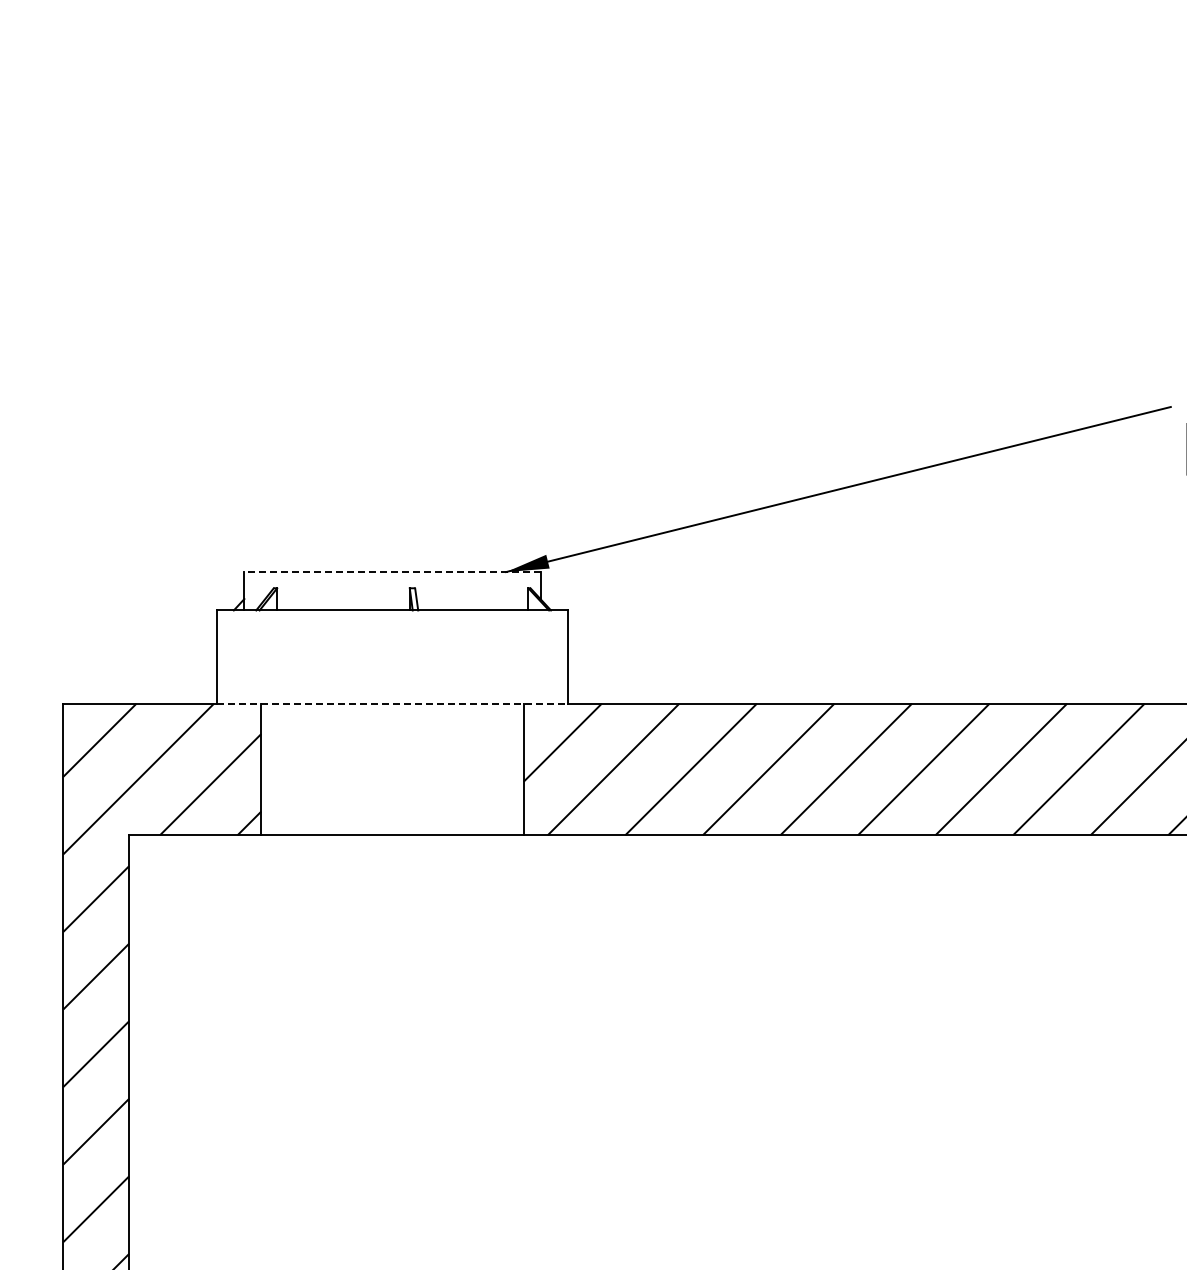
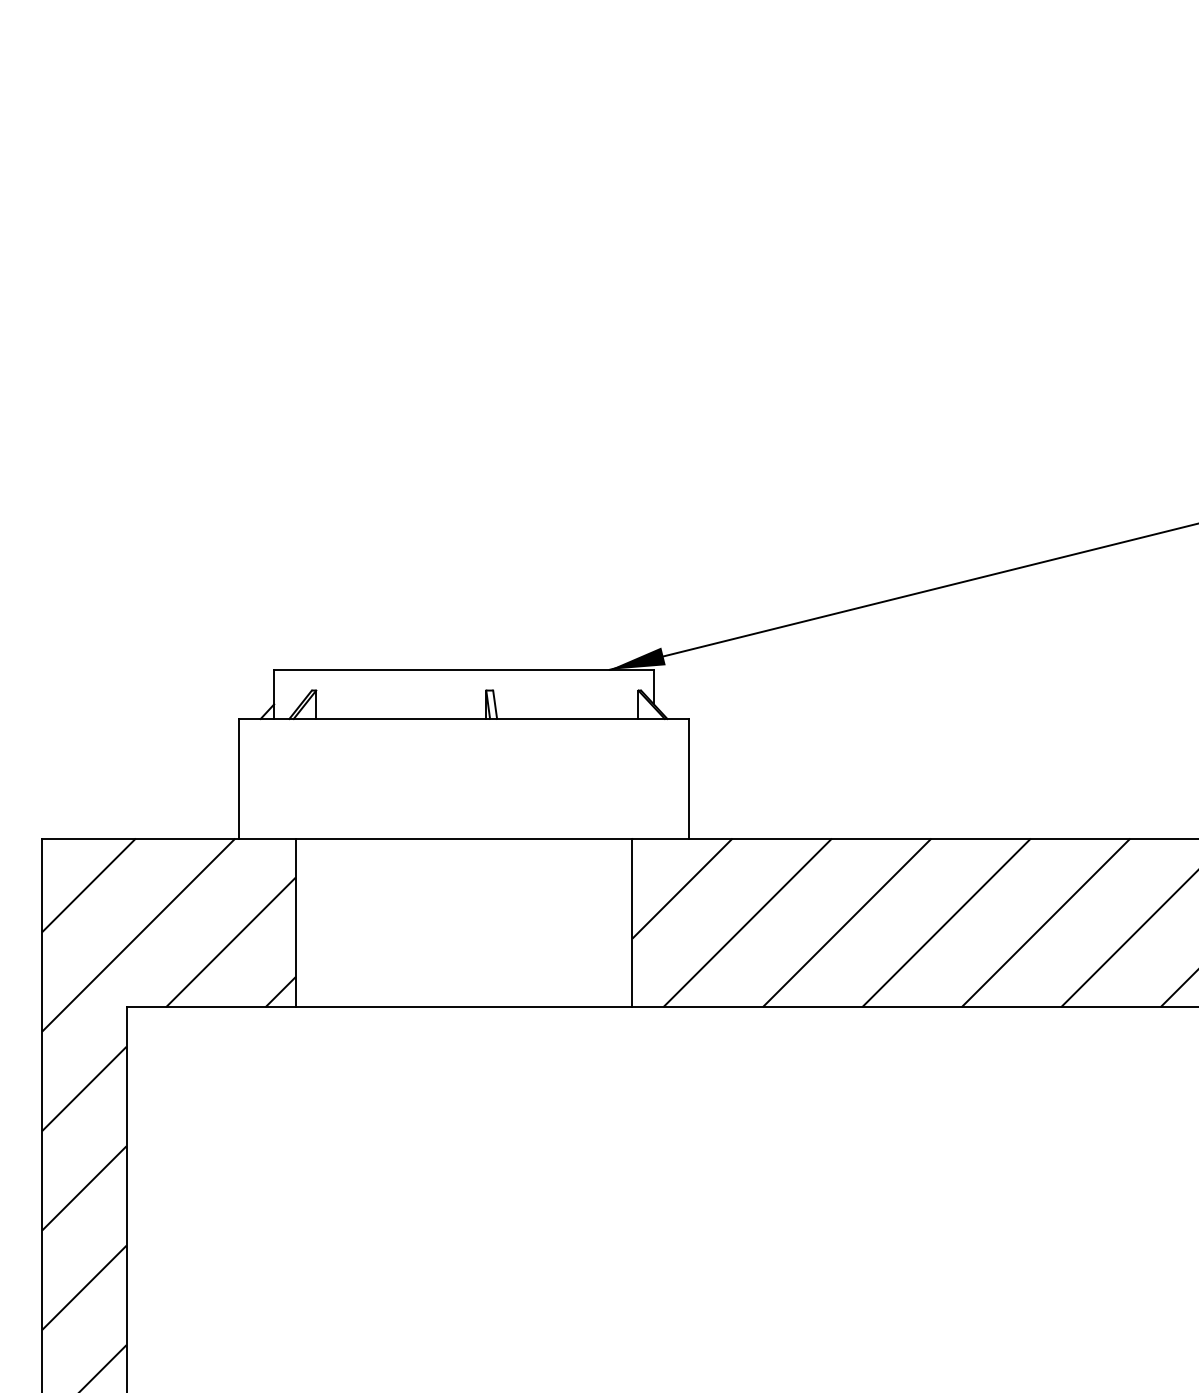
line: (391, 572) -> (462, 670), dashed -> solid
line: (392, 703) -> (464, 838), dashed -> solid

